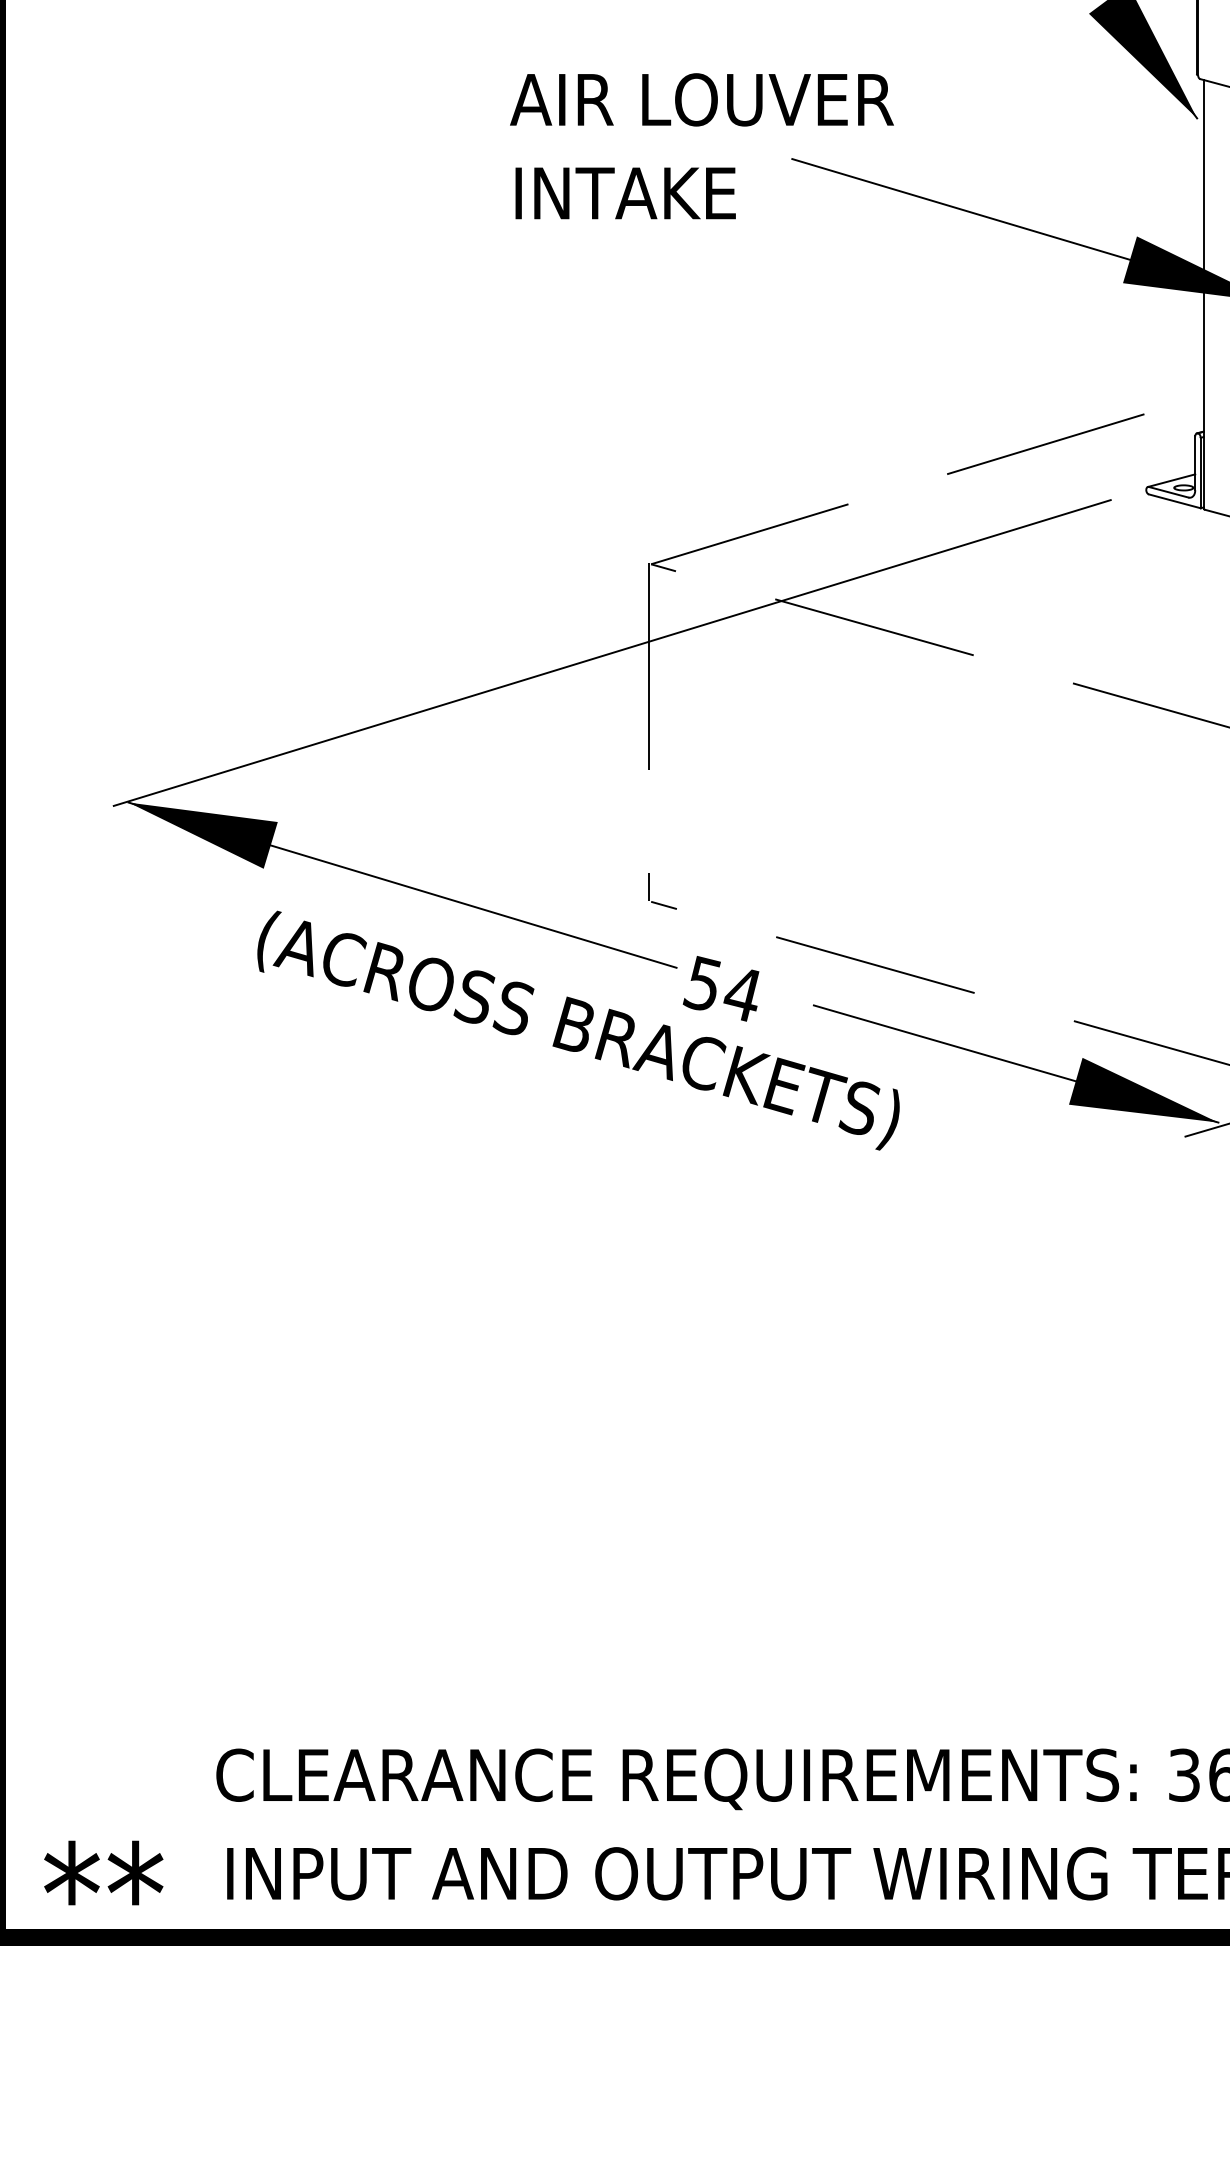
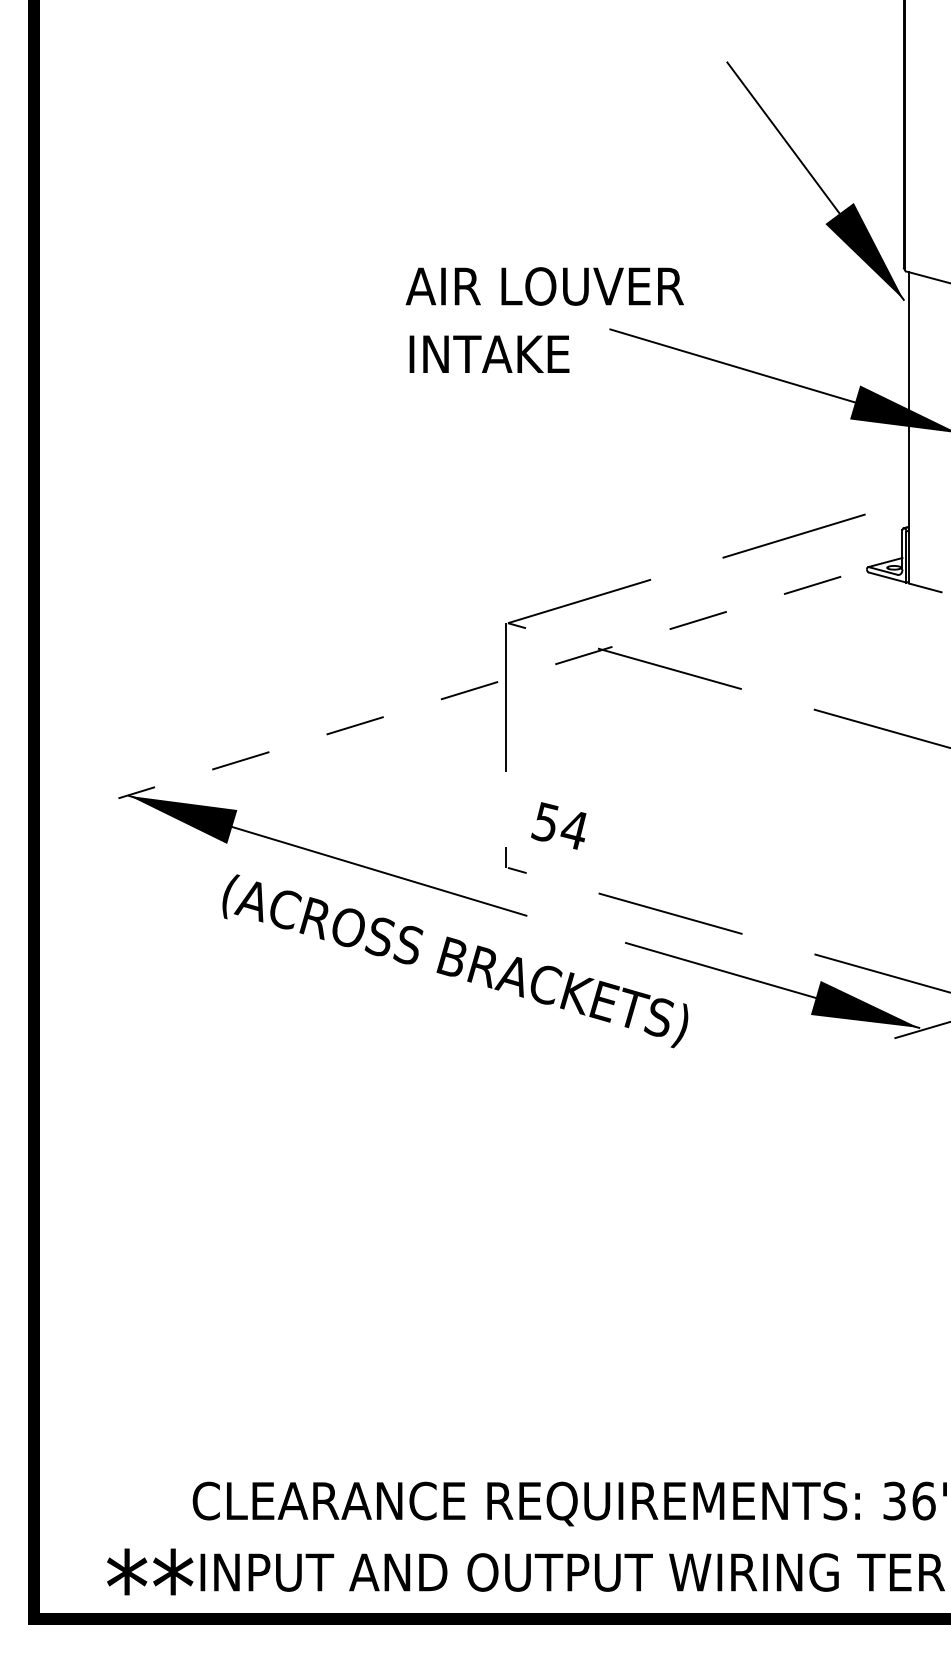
line: (611, 653) -> (479, 687), solid -> dashed
text: (720, 988) -> (558, 825), moved
text: (104, 1872) -> (150, 1571), moved

